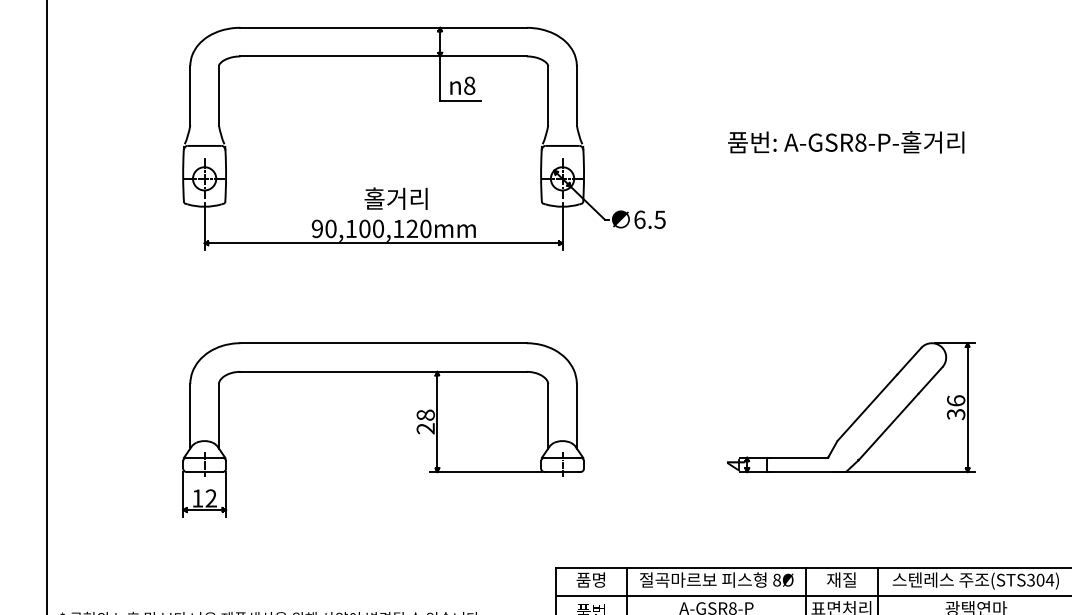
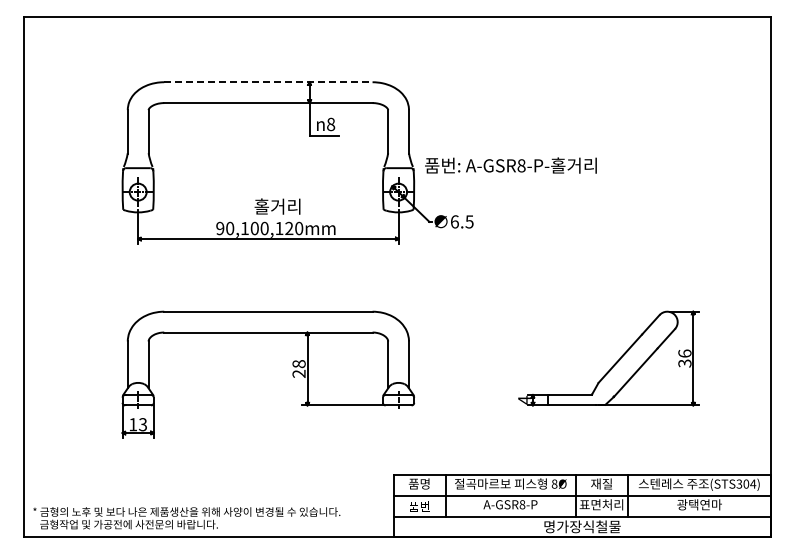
line: (383, 28) -> (268, 82), solid -> dashed
text: (845, 142) -> (510, 165), moved
text: (211, 498) -> (143, 424), 12 -> 13

